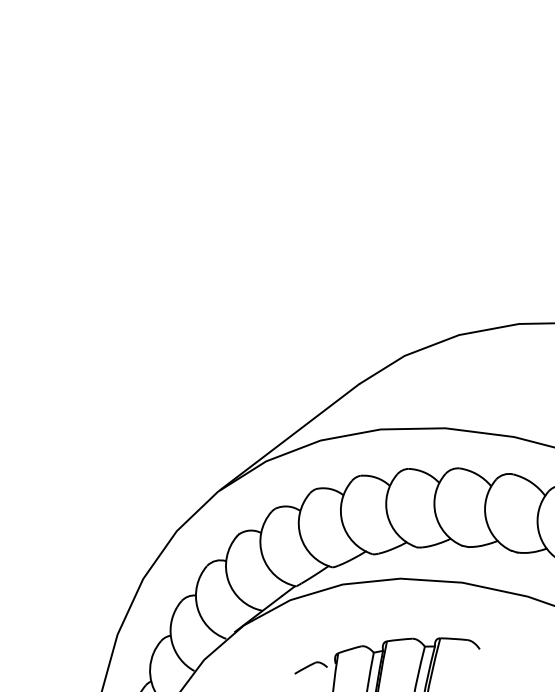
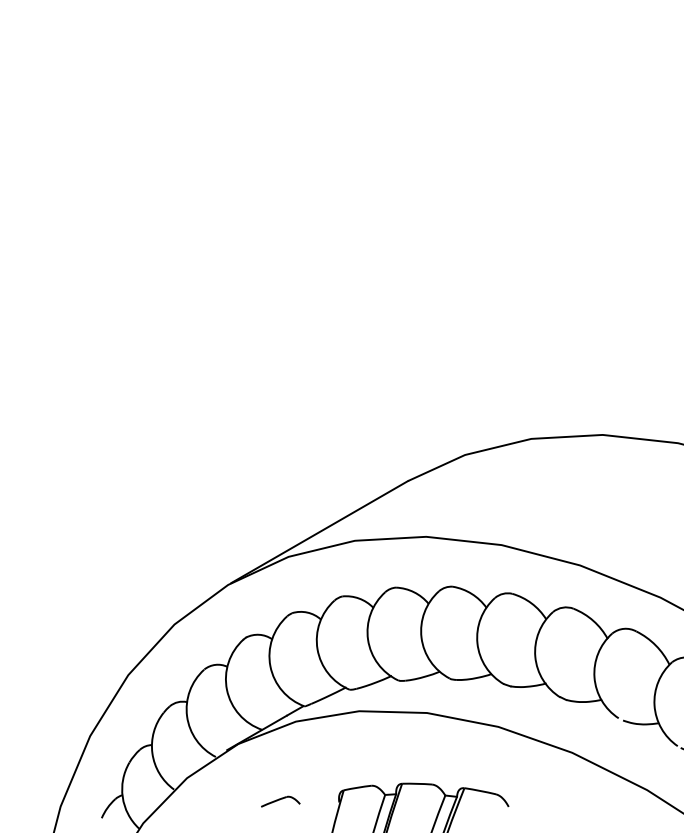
part: (310, 667) -> (280, 801), moved

